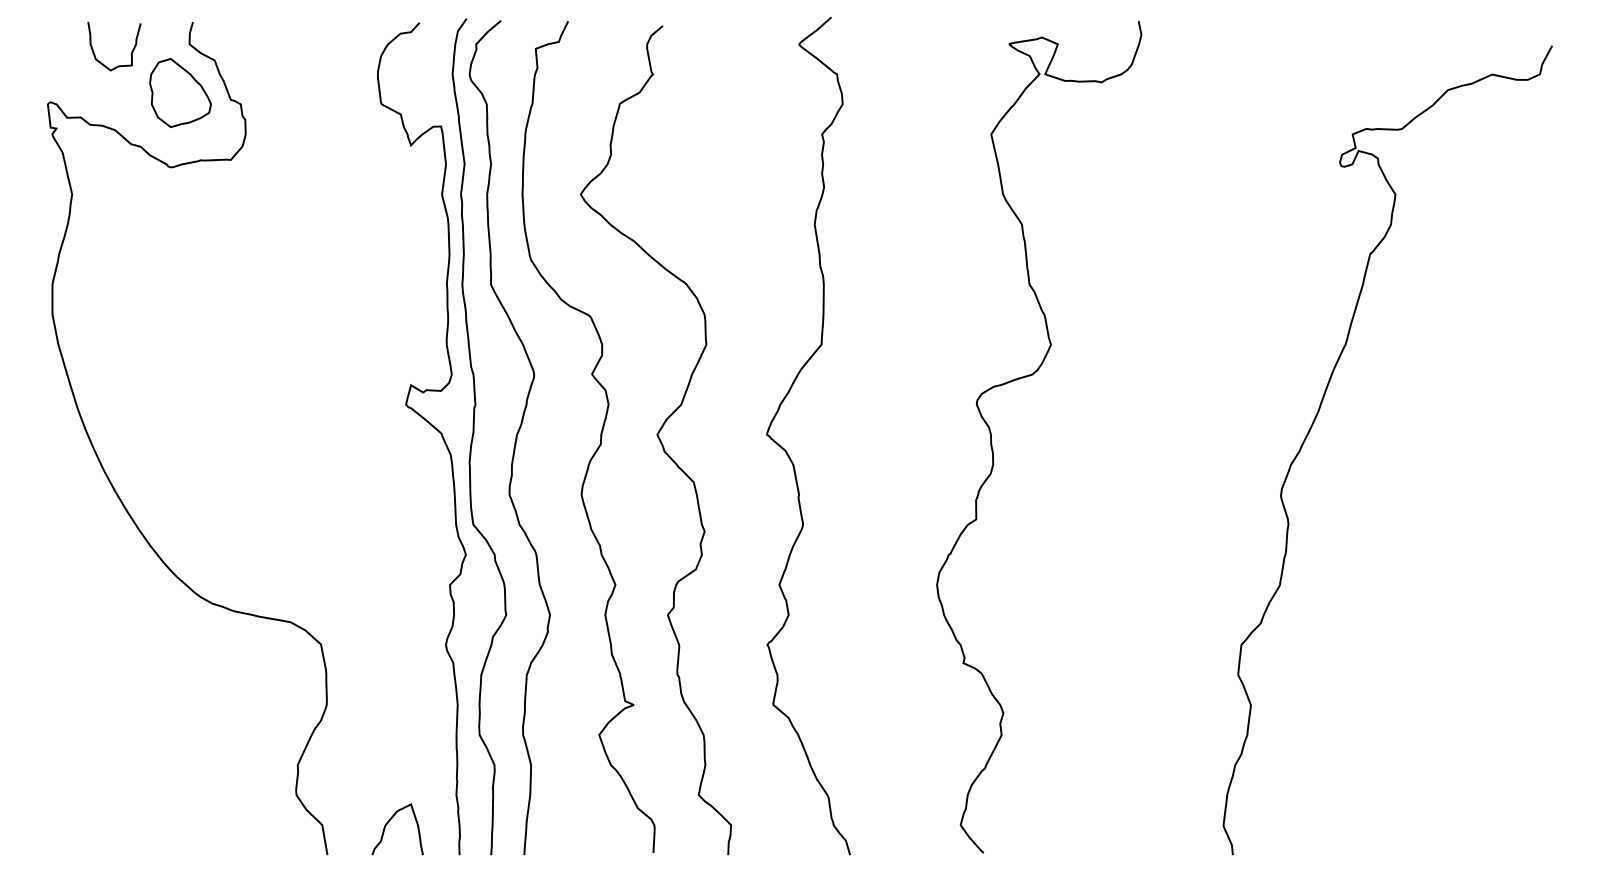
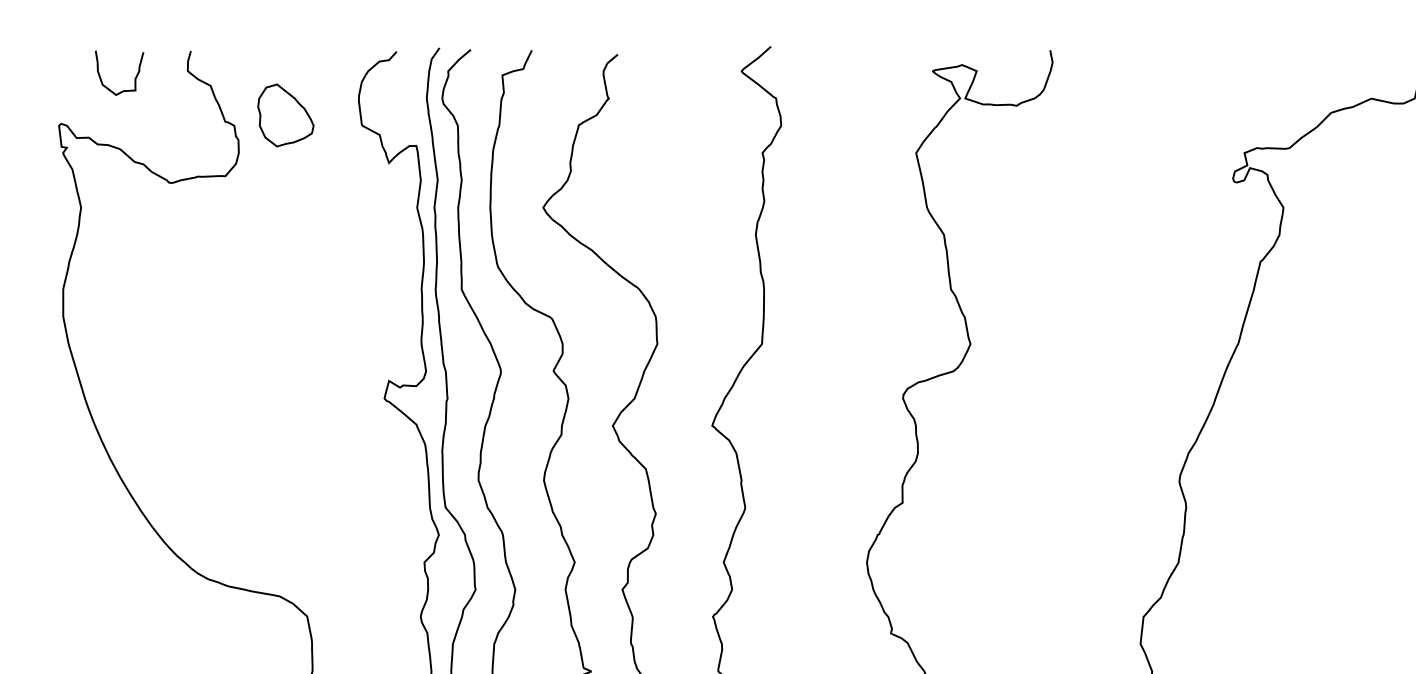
part: (180, 93) -> (285, 115), moved

